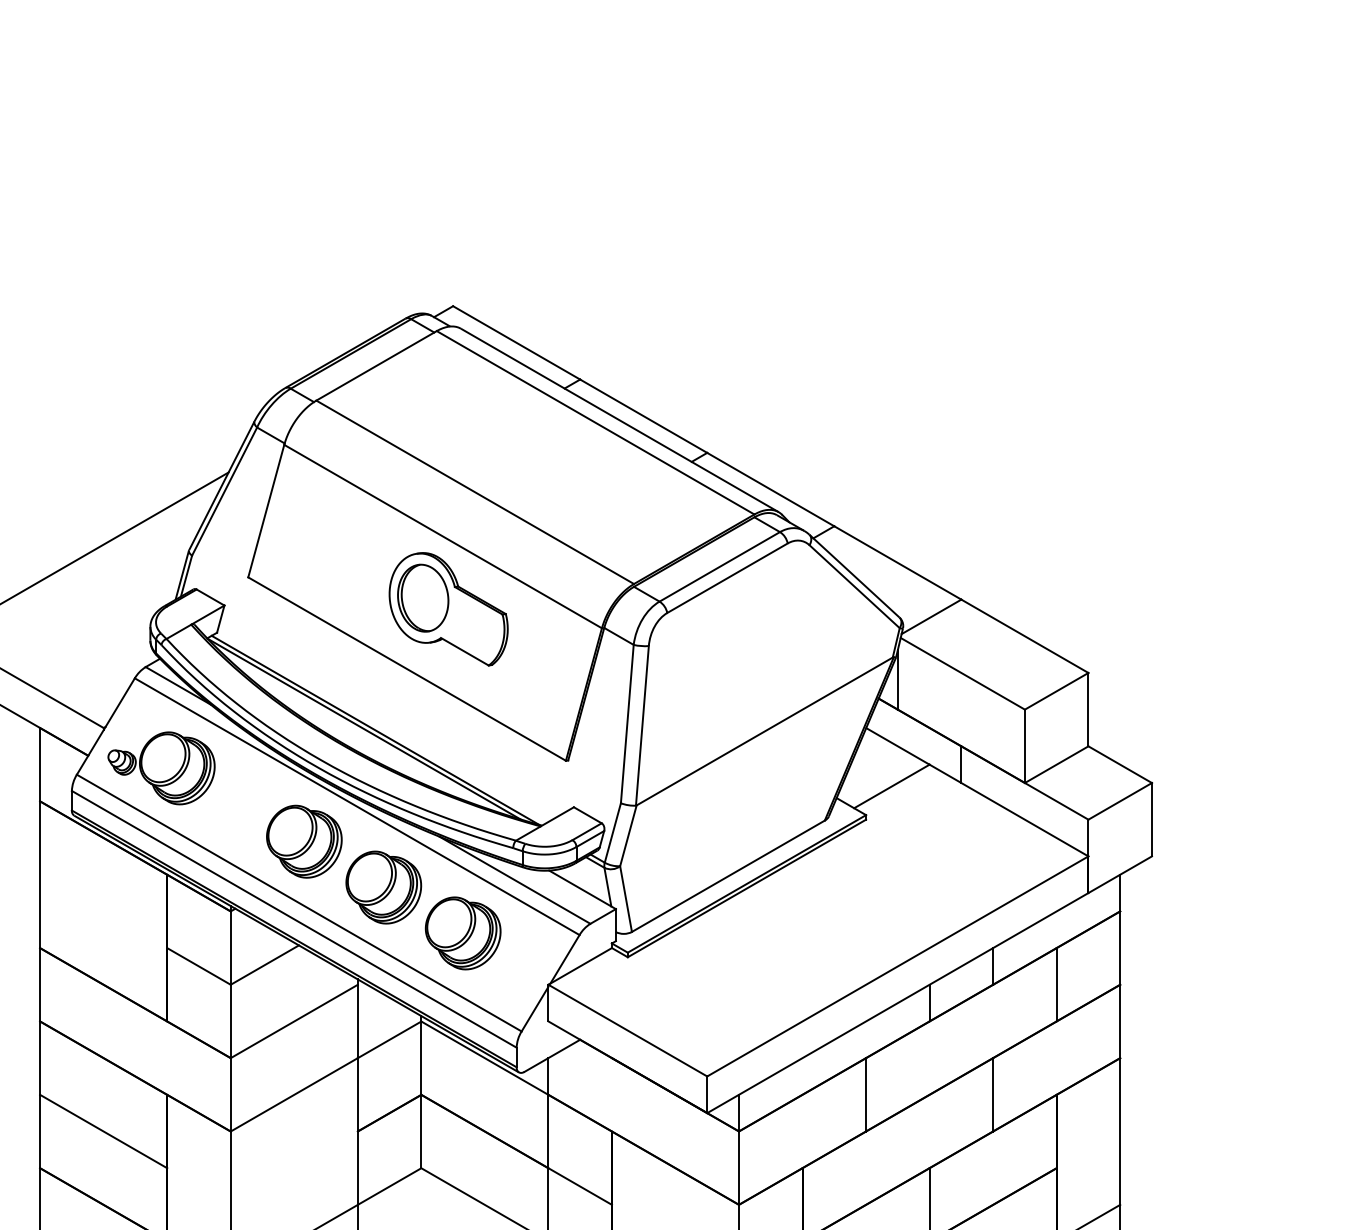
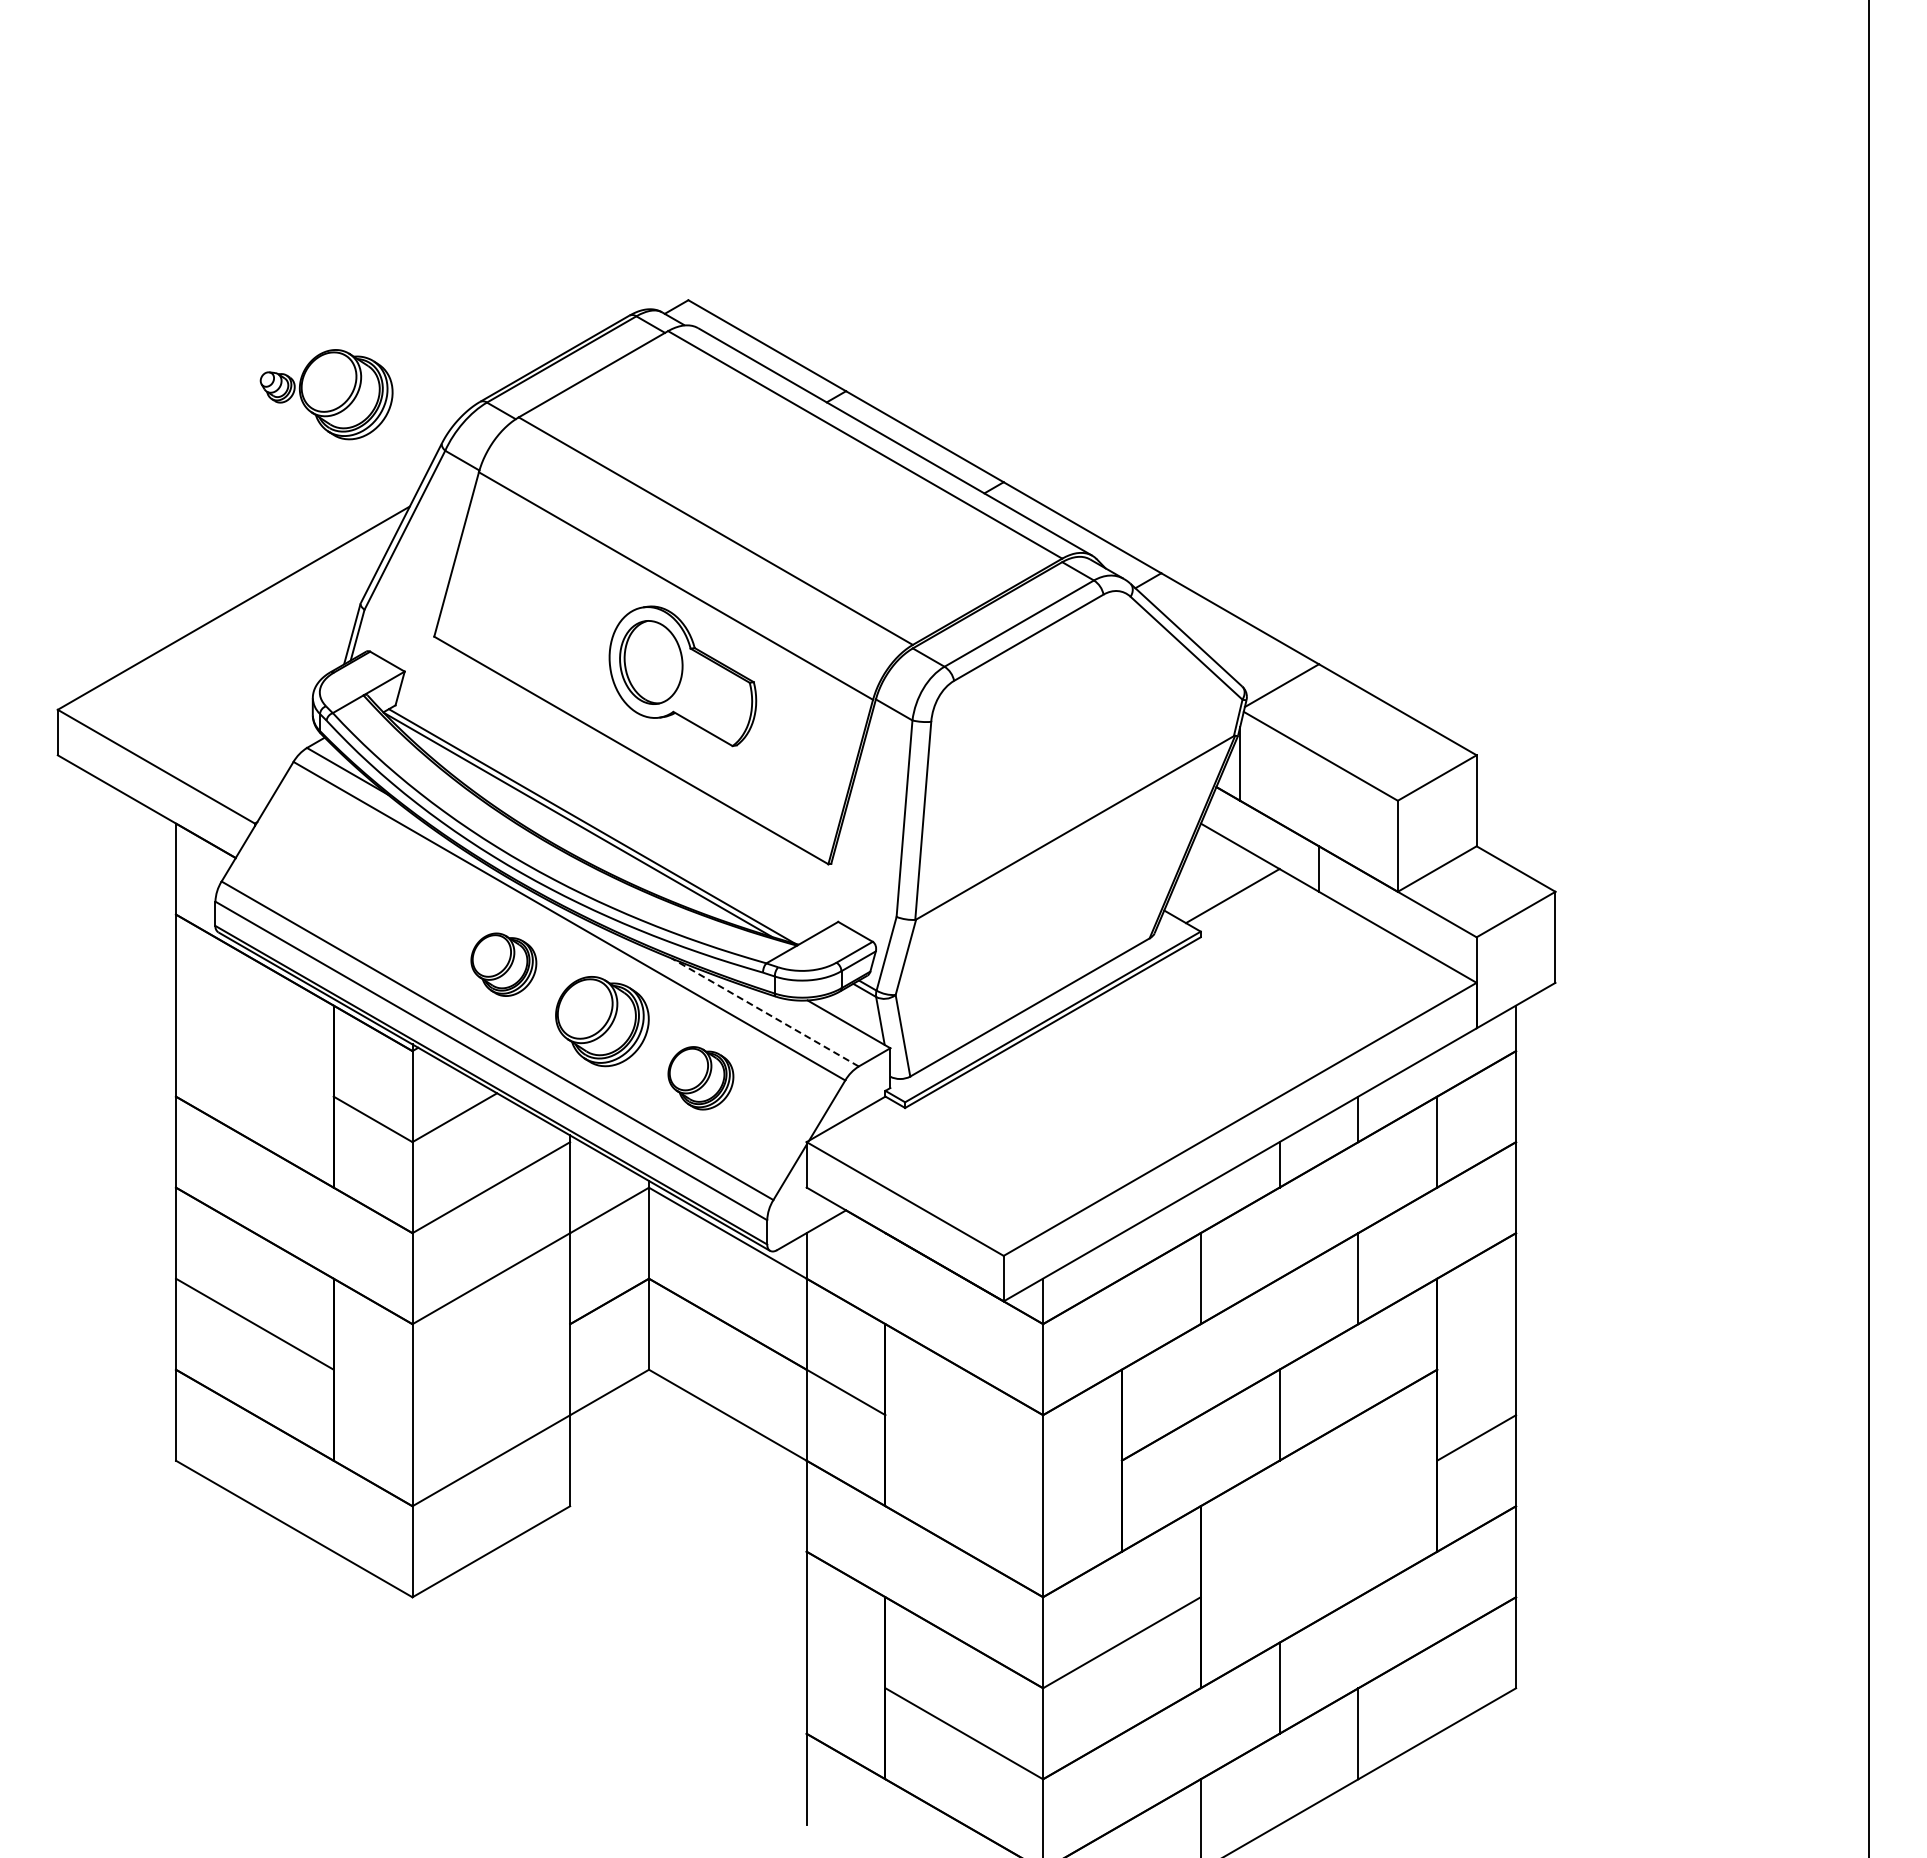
part: (161, 768) -> (326, 394), moved
part: (304, 841) -> (503, 964), size x0.7
line: (514, 880) -> (764, 1012), solid -> dashed
part: (462, 932) -> (700, 1077), size x0.7

